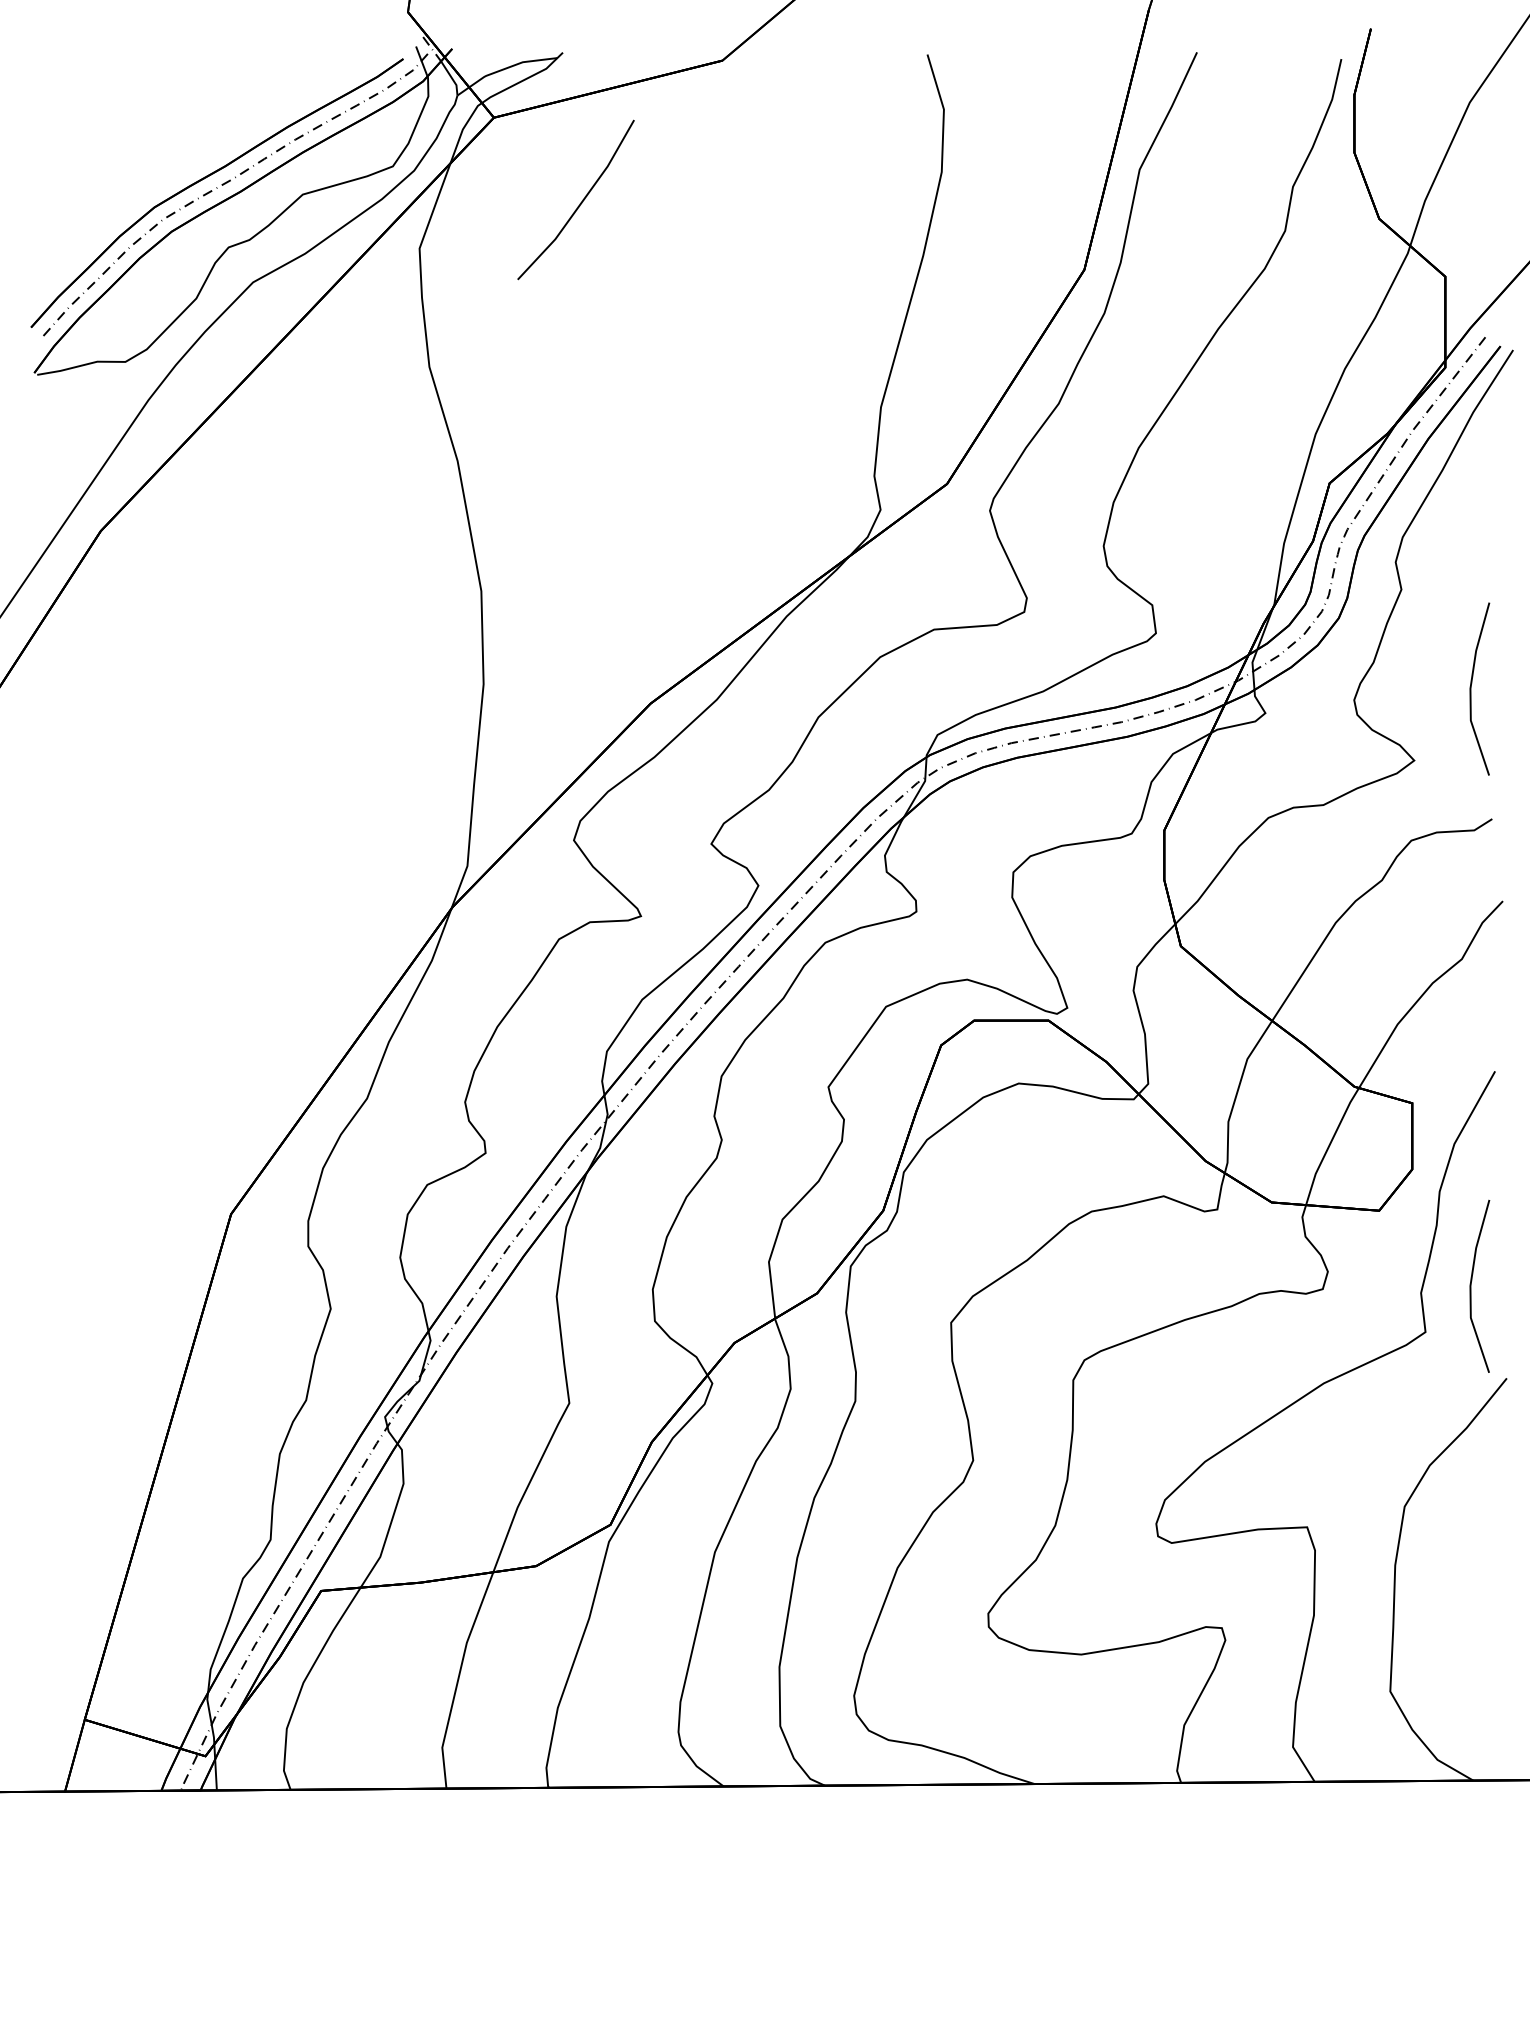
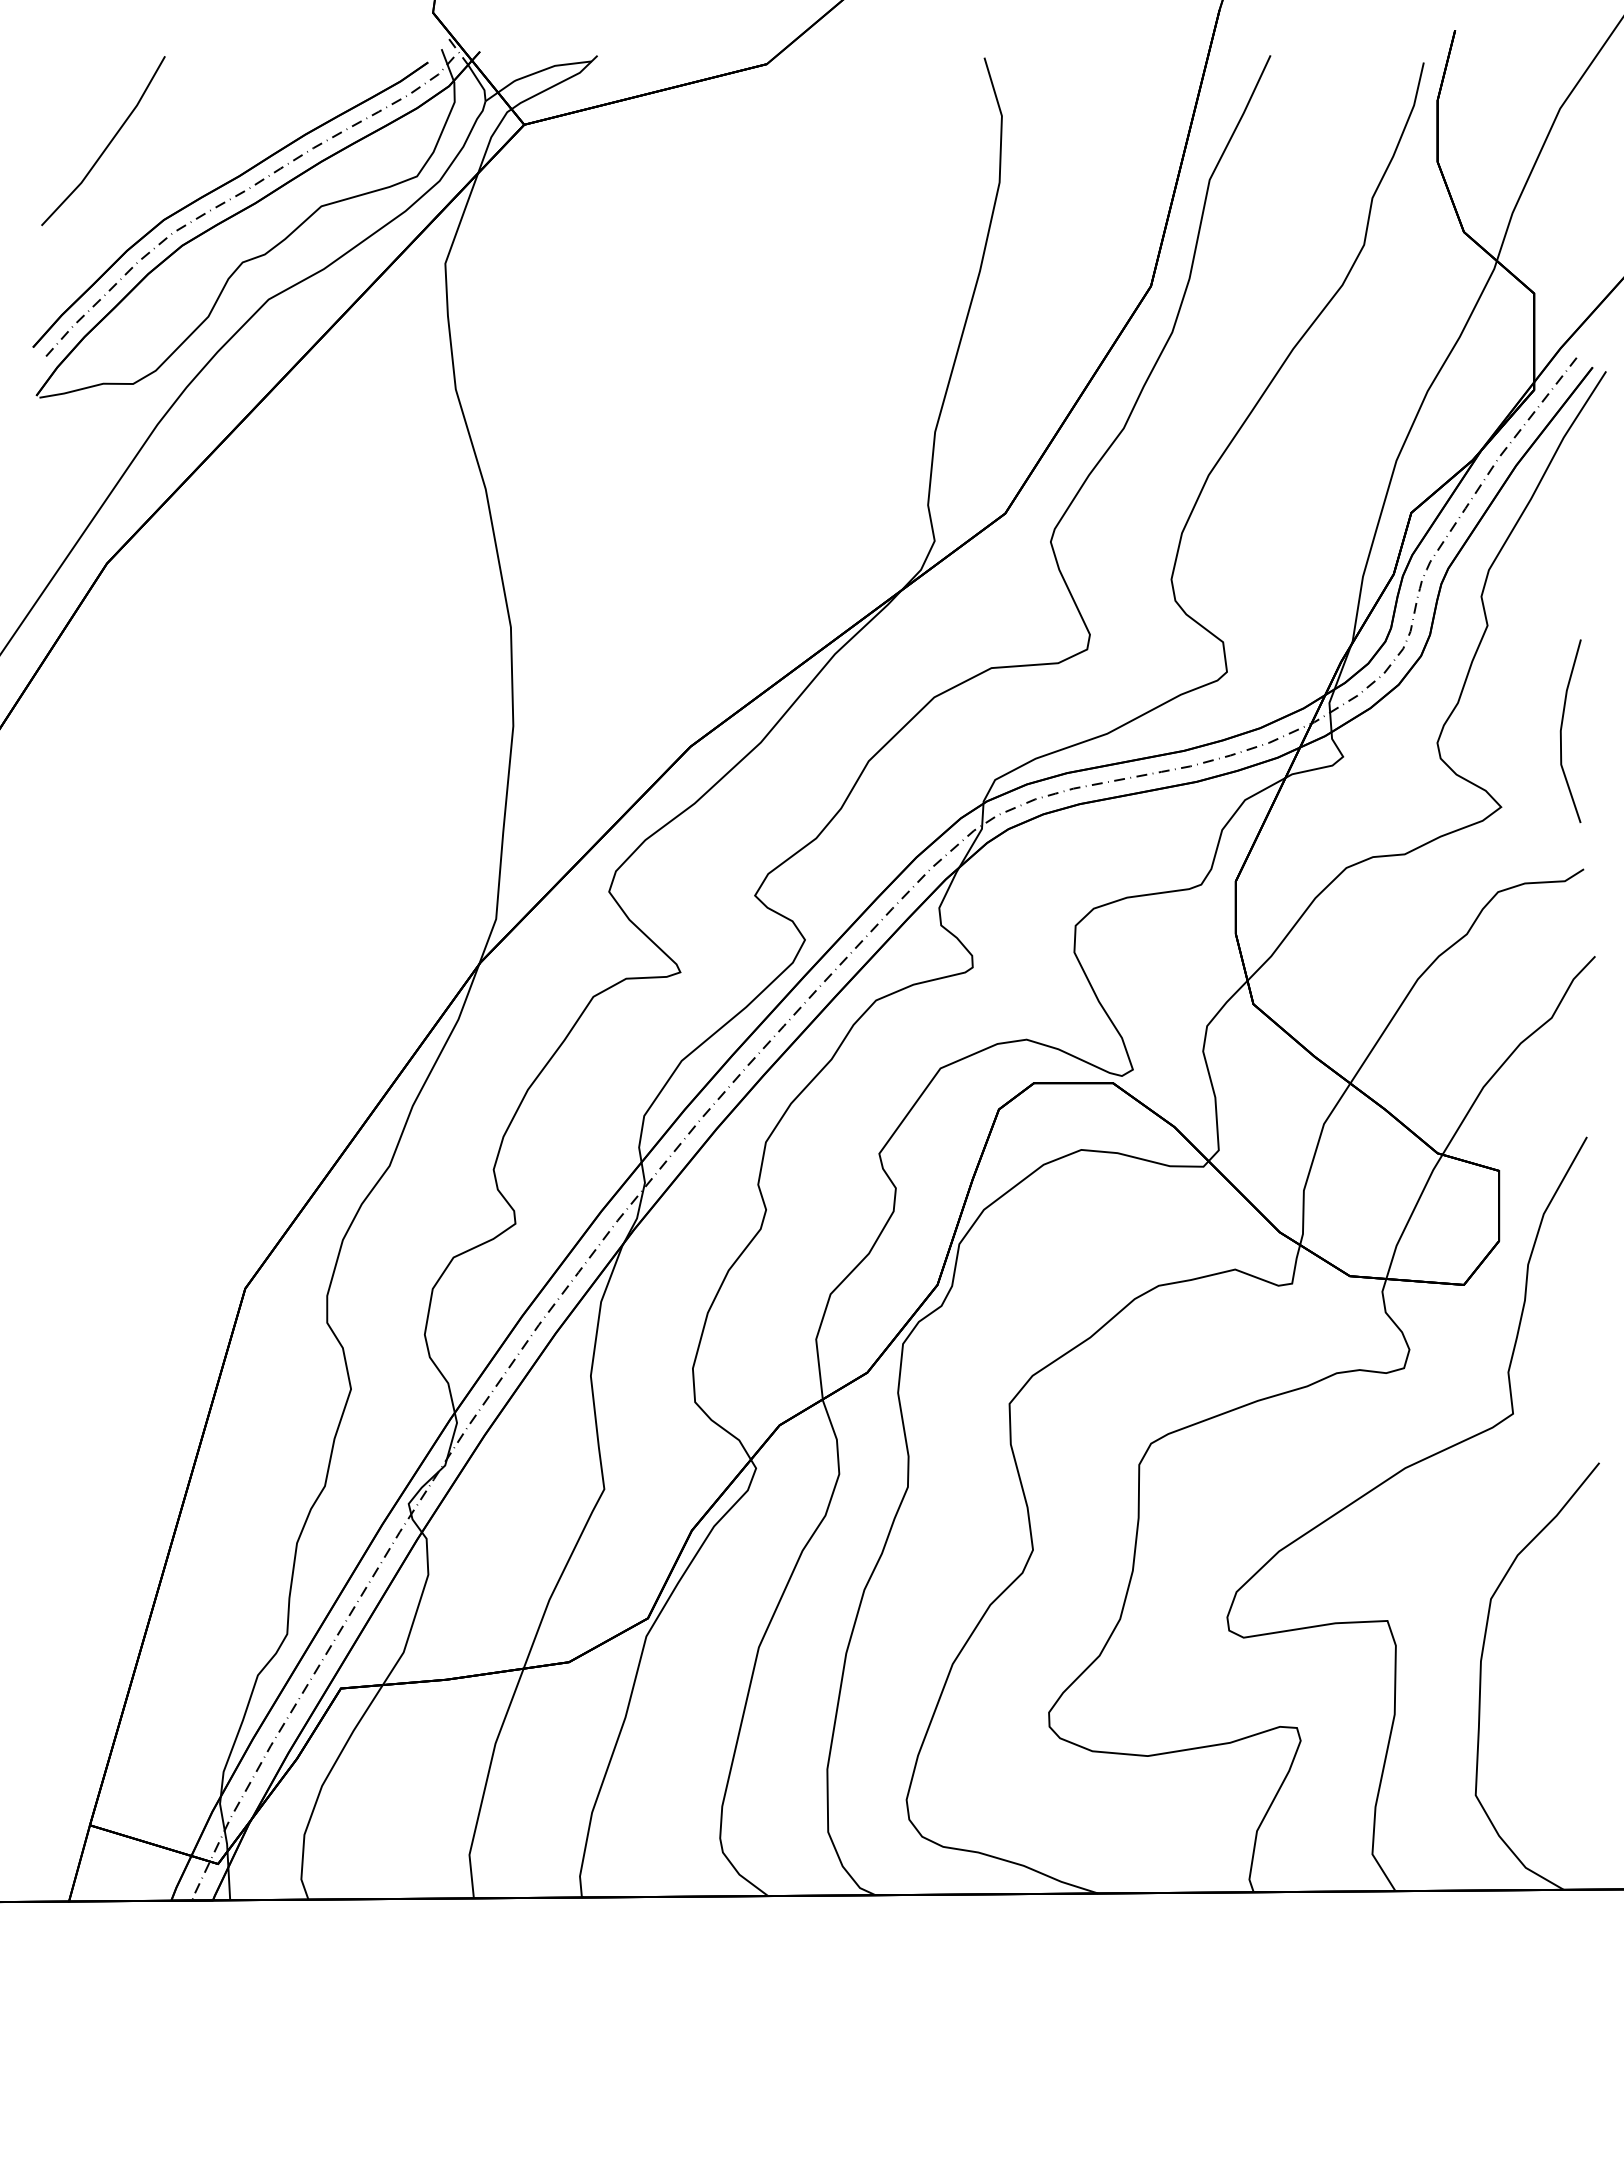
line: (579, 203) -> (107, 144), moved
line: (1472, 1283) -> (1562, 1362), removed

